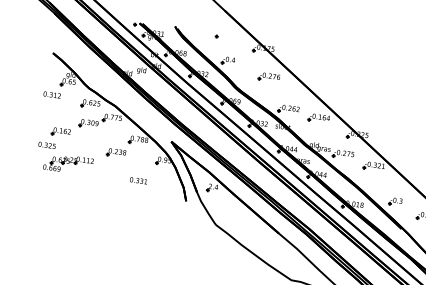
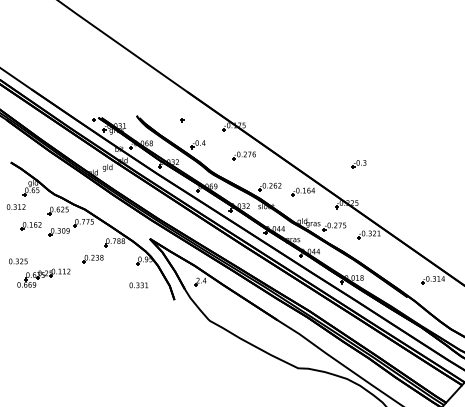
part: (60, 132) -> (30, 226), moved
text: (138, 180) -> (138, 285), moved
part: (394, 201) -> (358, 164), moved

